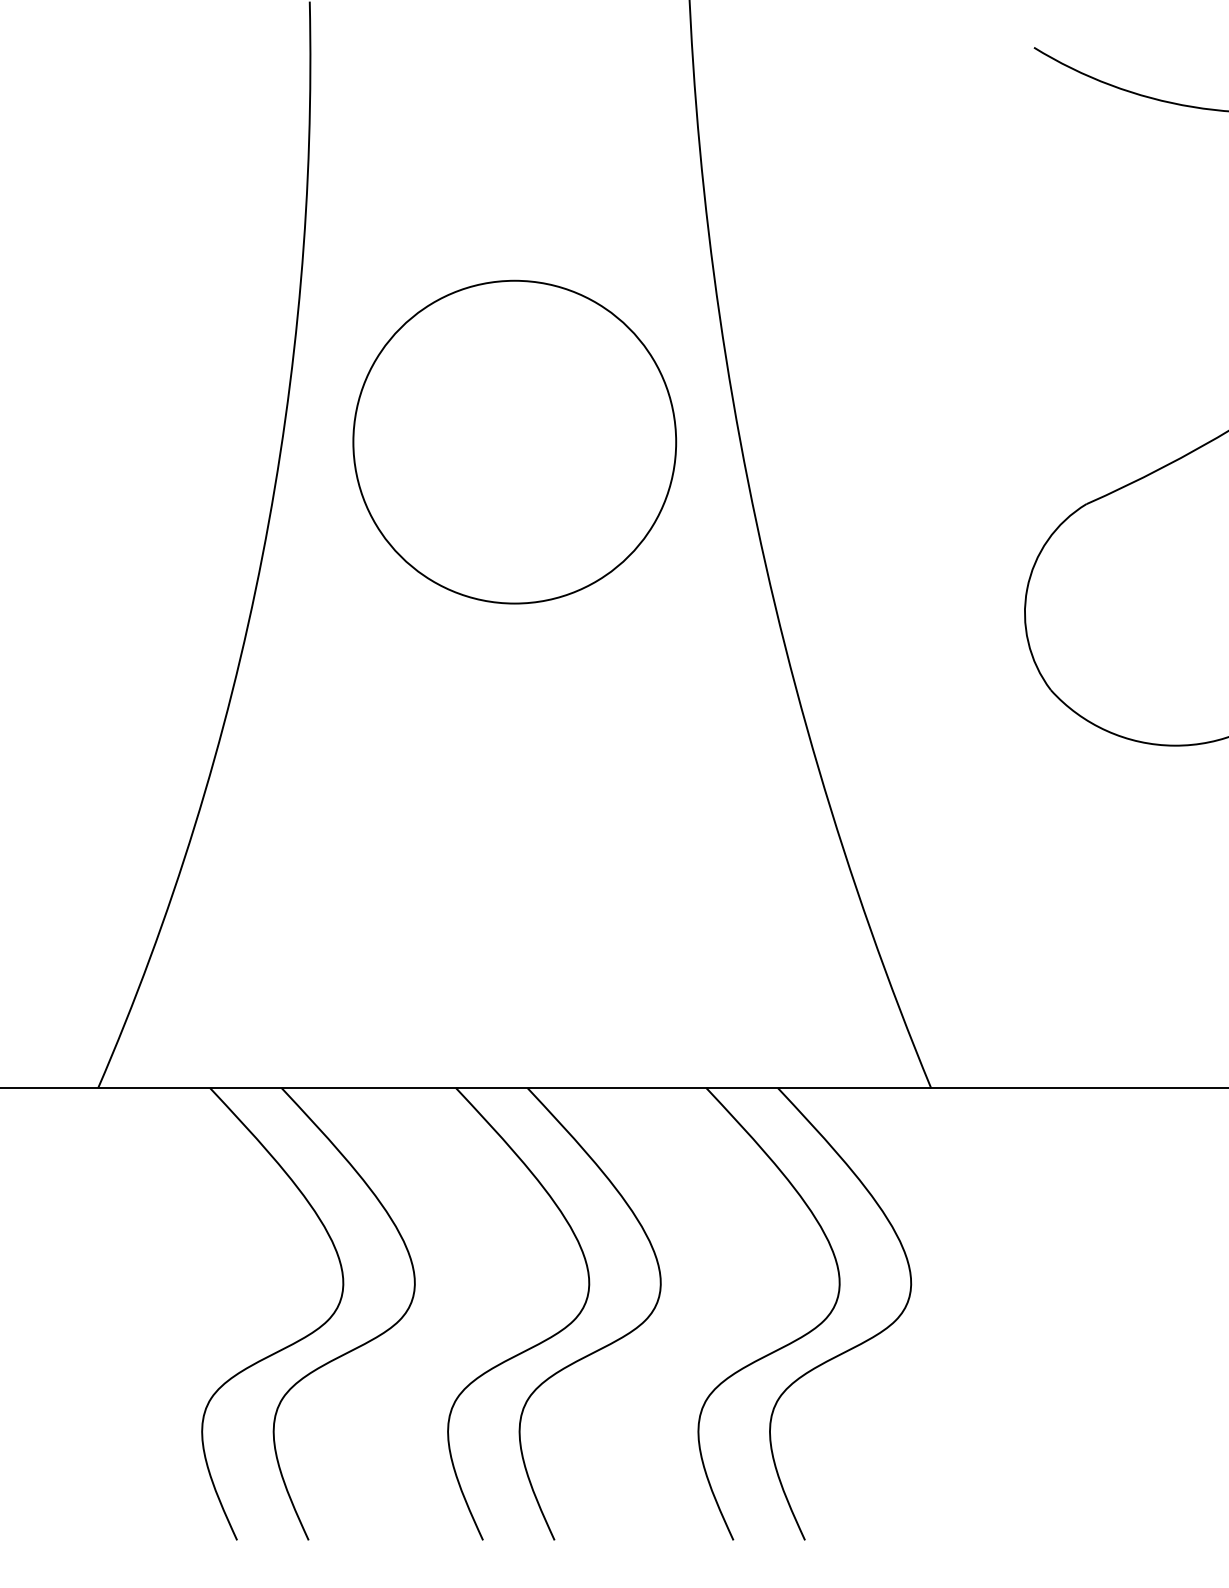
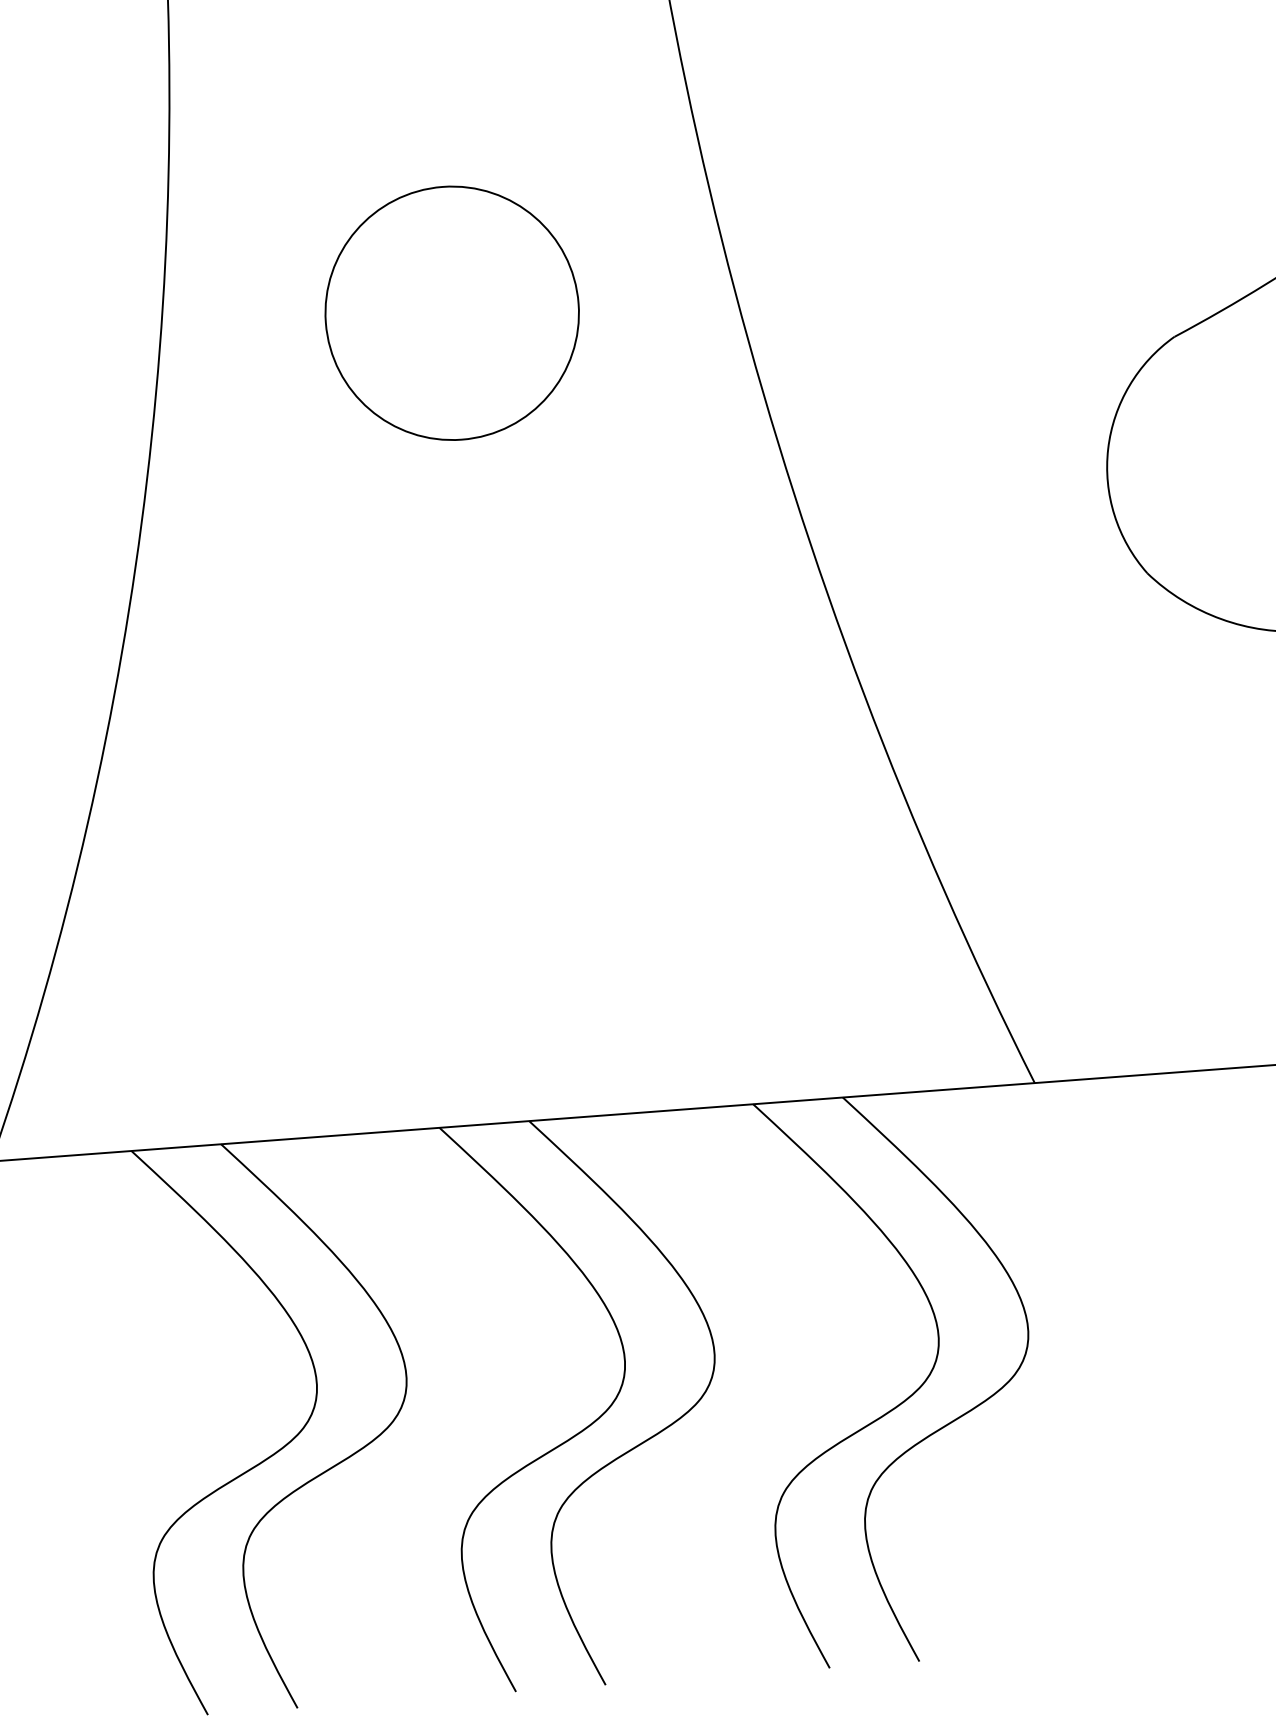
circle: (514, 442) -> (452, 313), size x0.62

